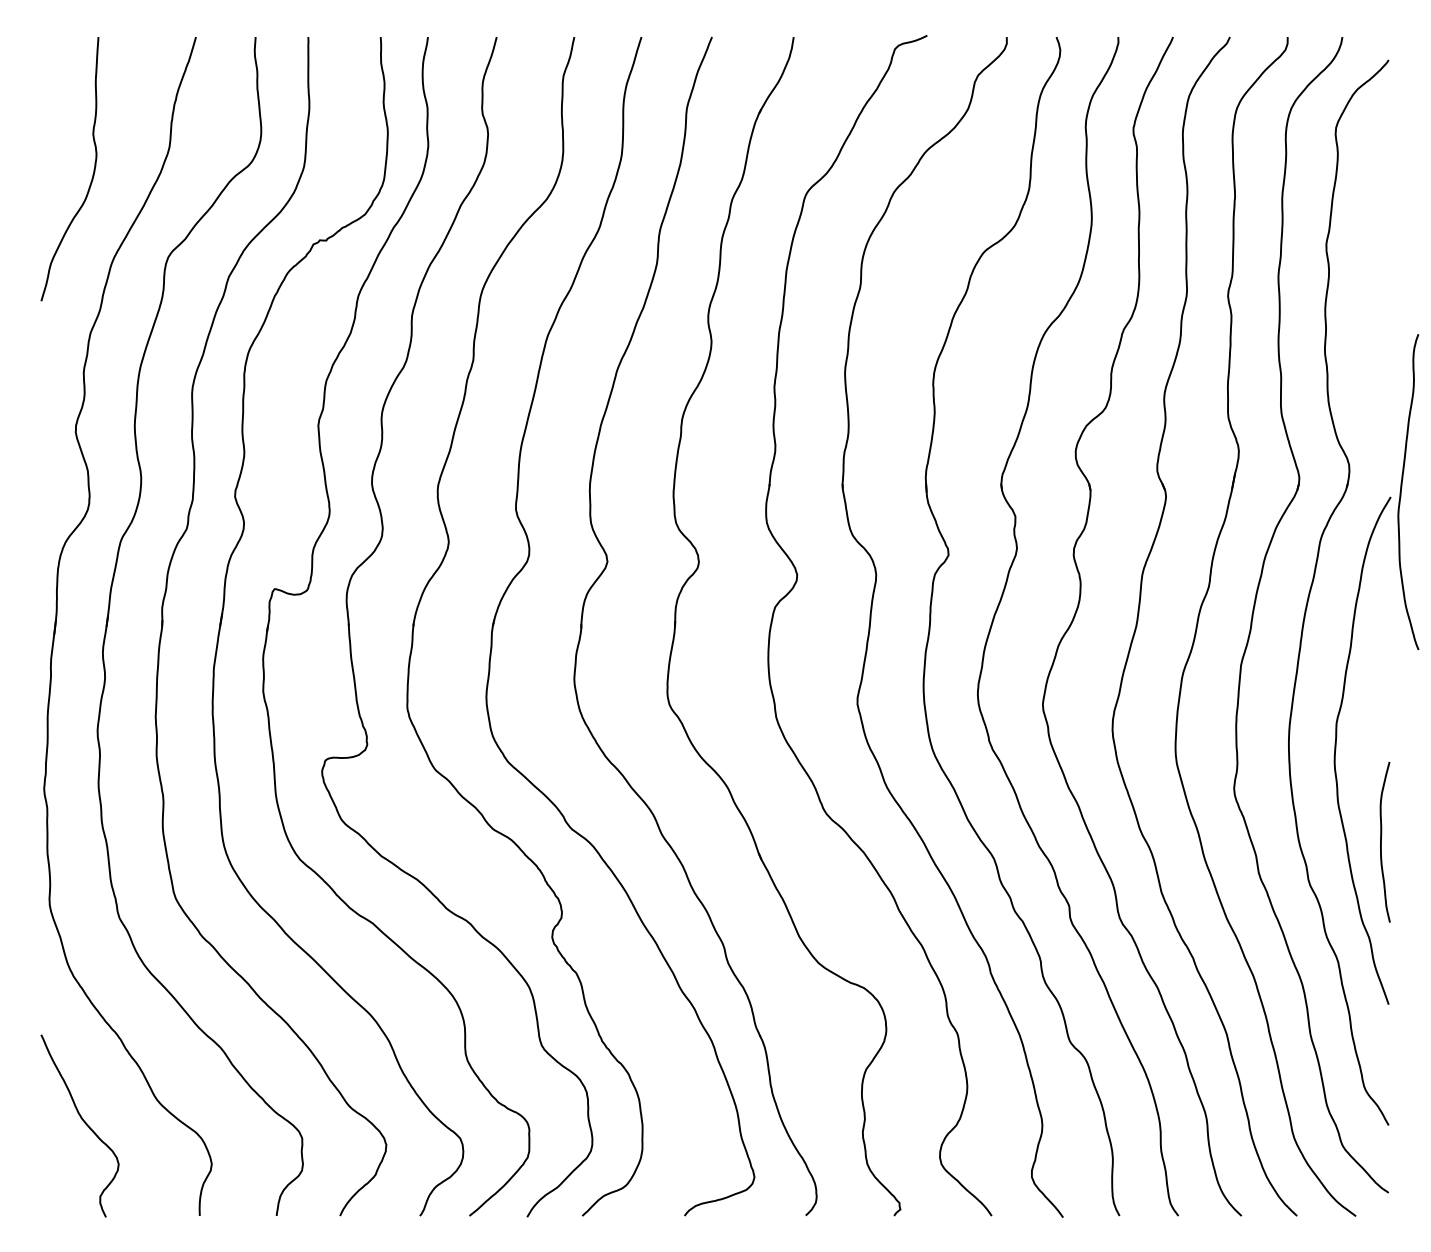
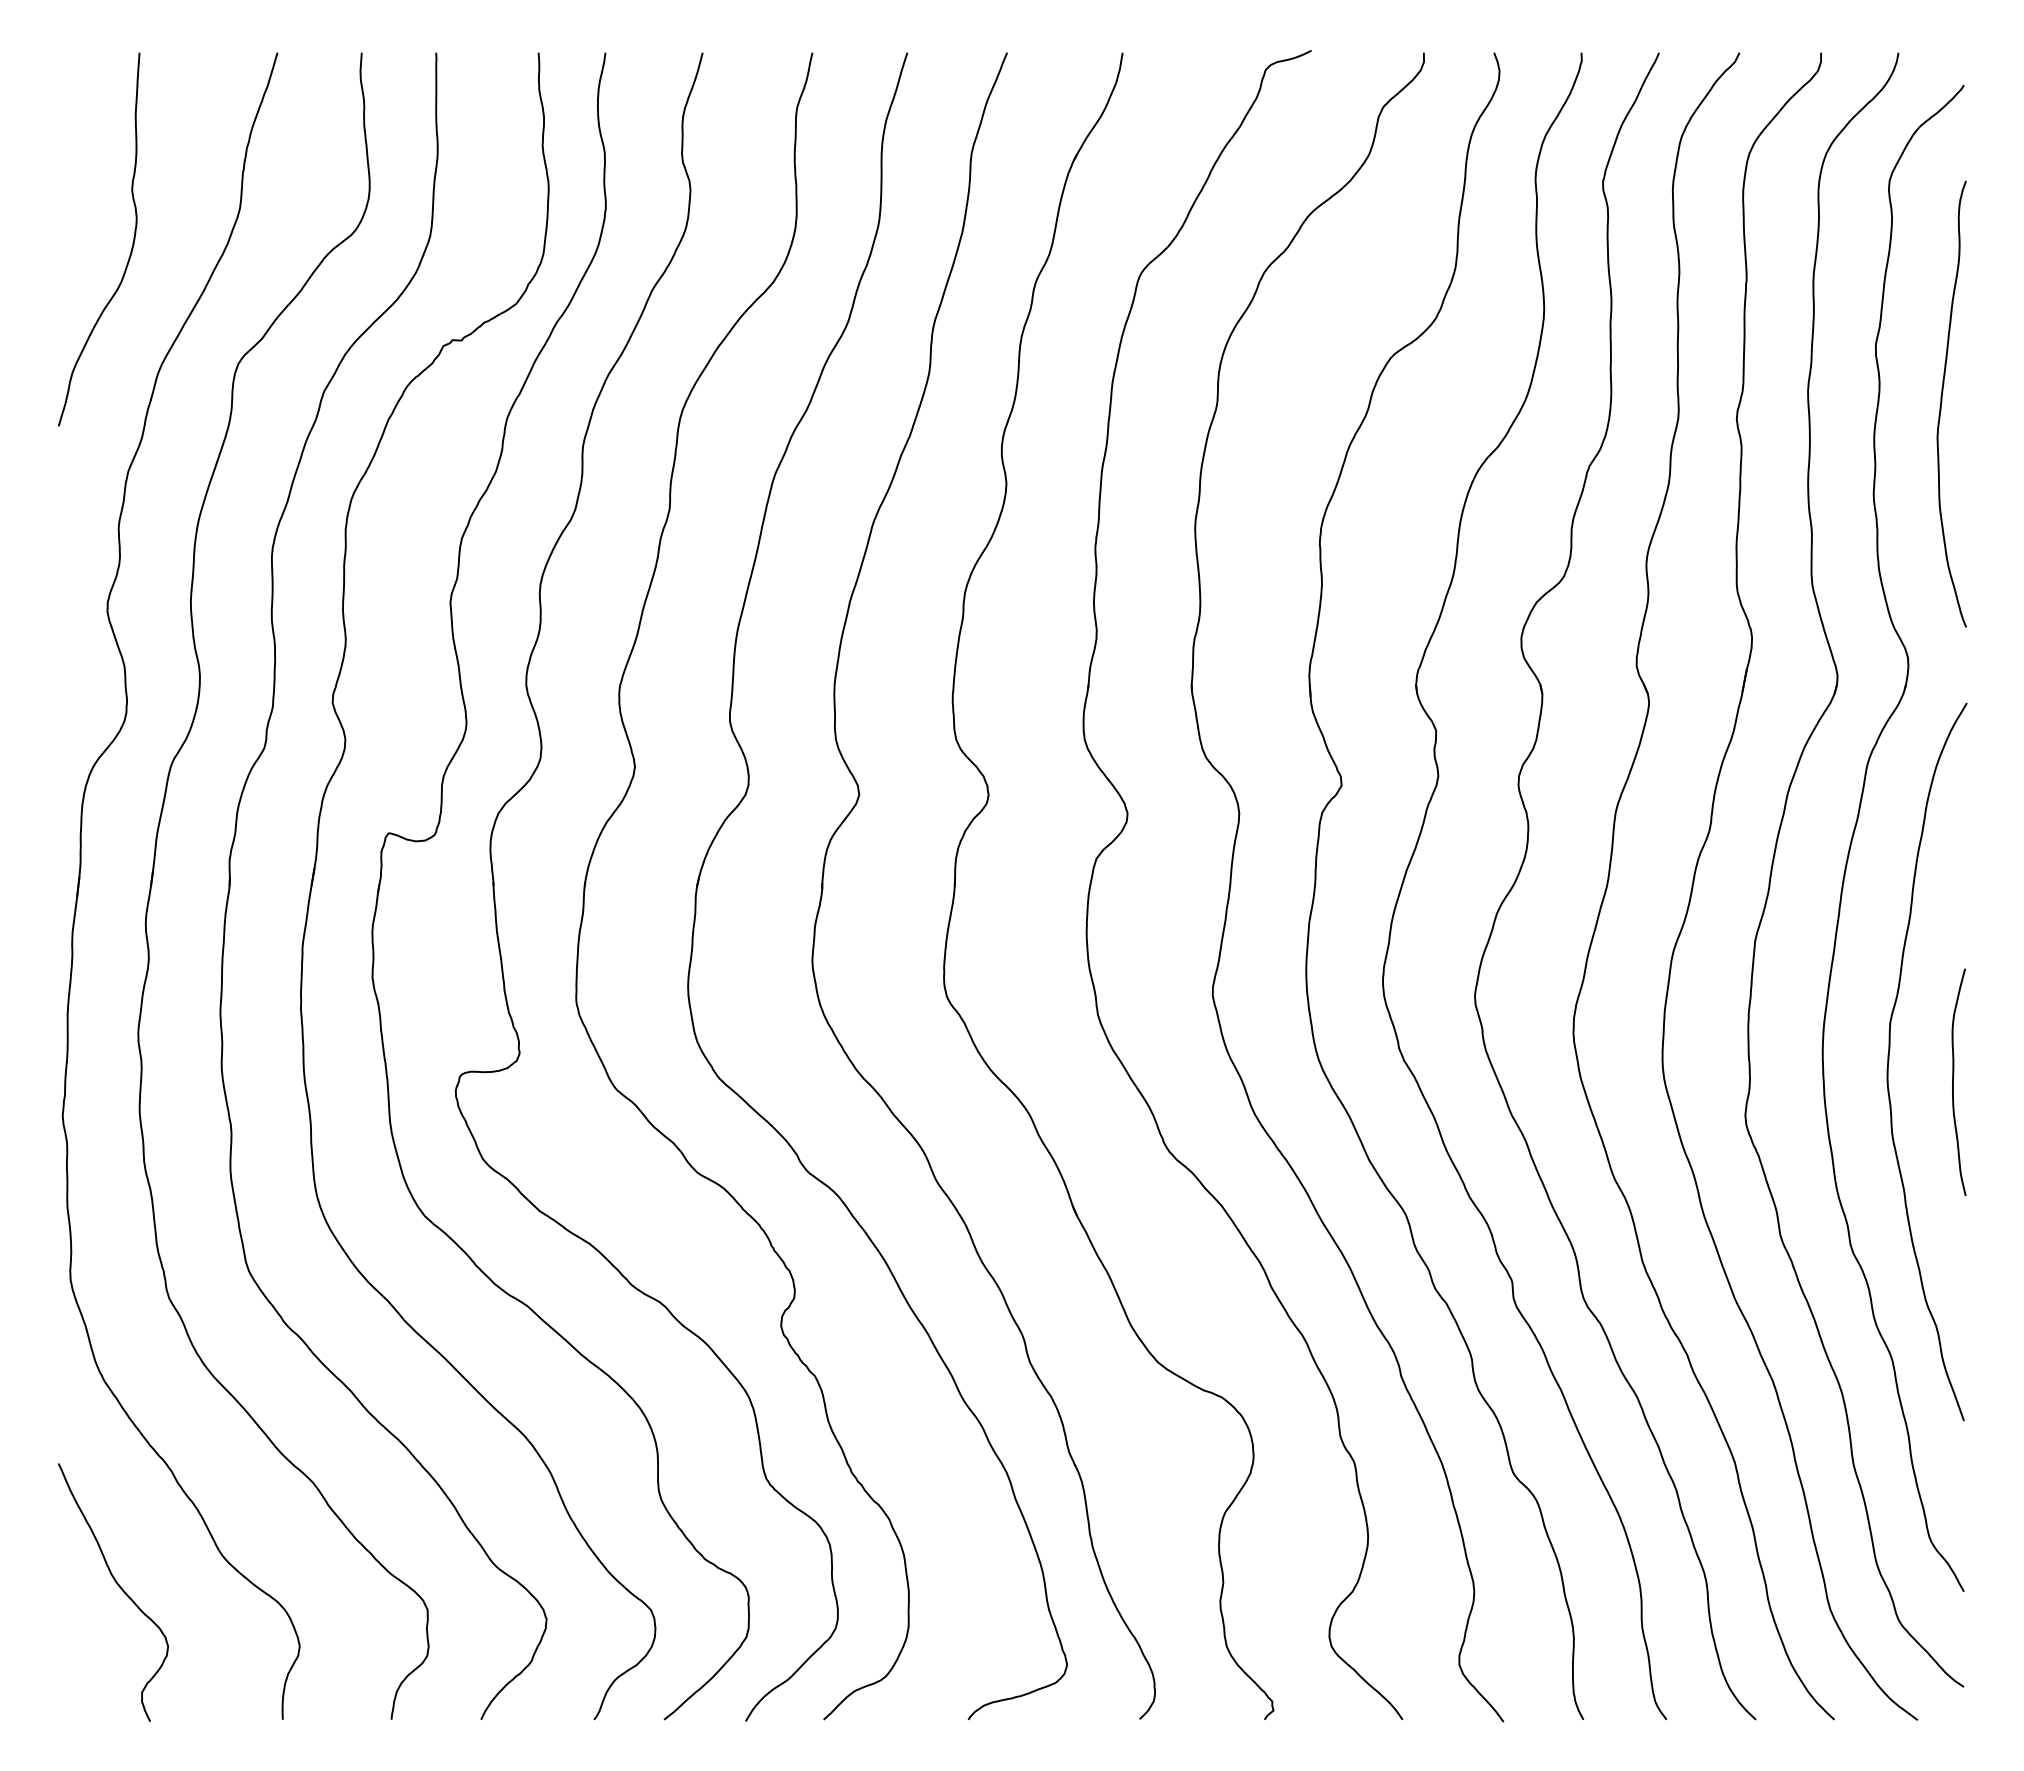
curve: (1401, 490) -> (1942, 402), moved
curve: (1381, 841) -> (1953, 1081), moved

